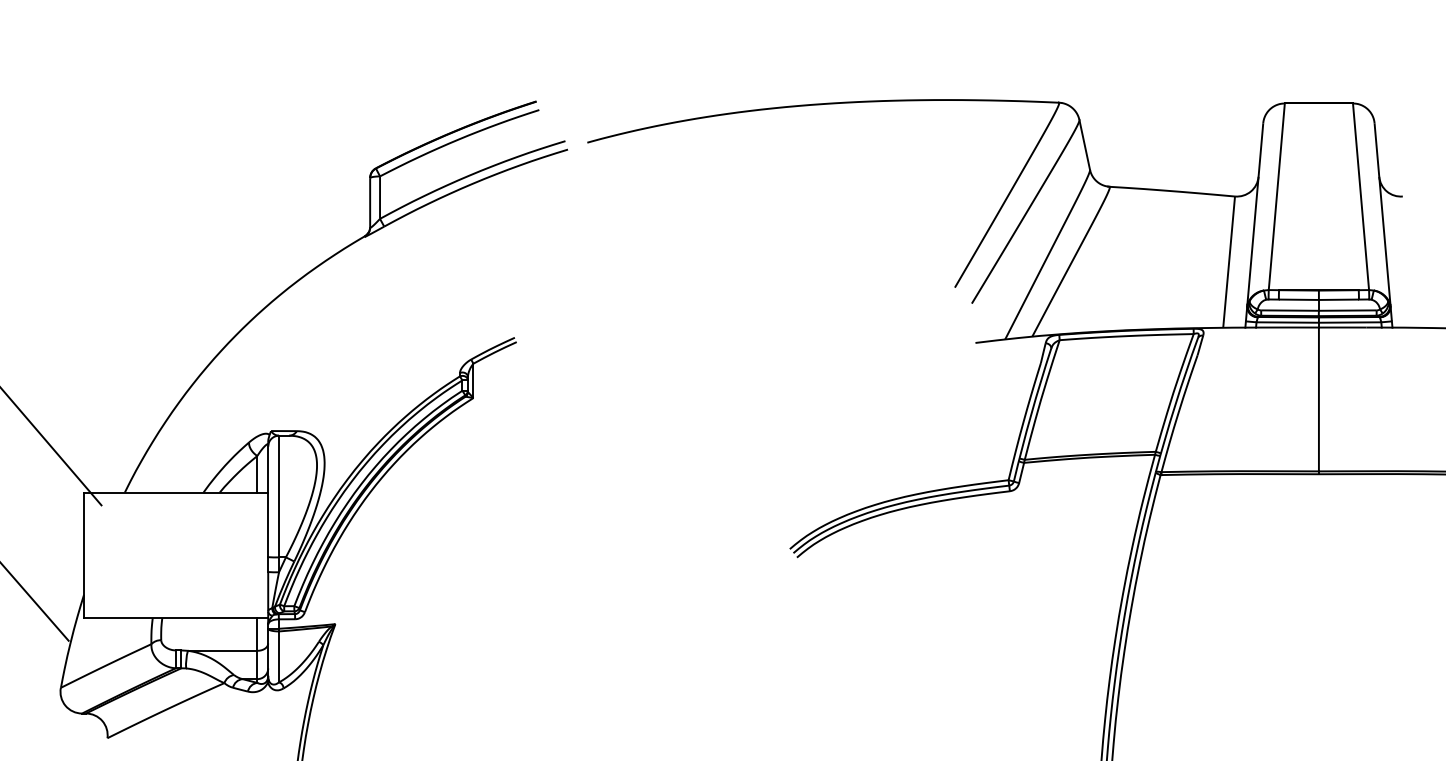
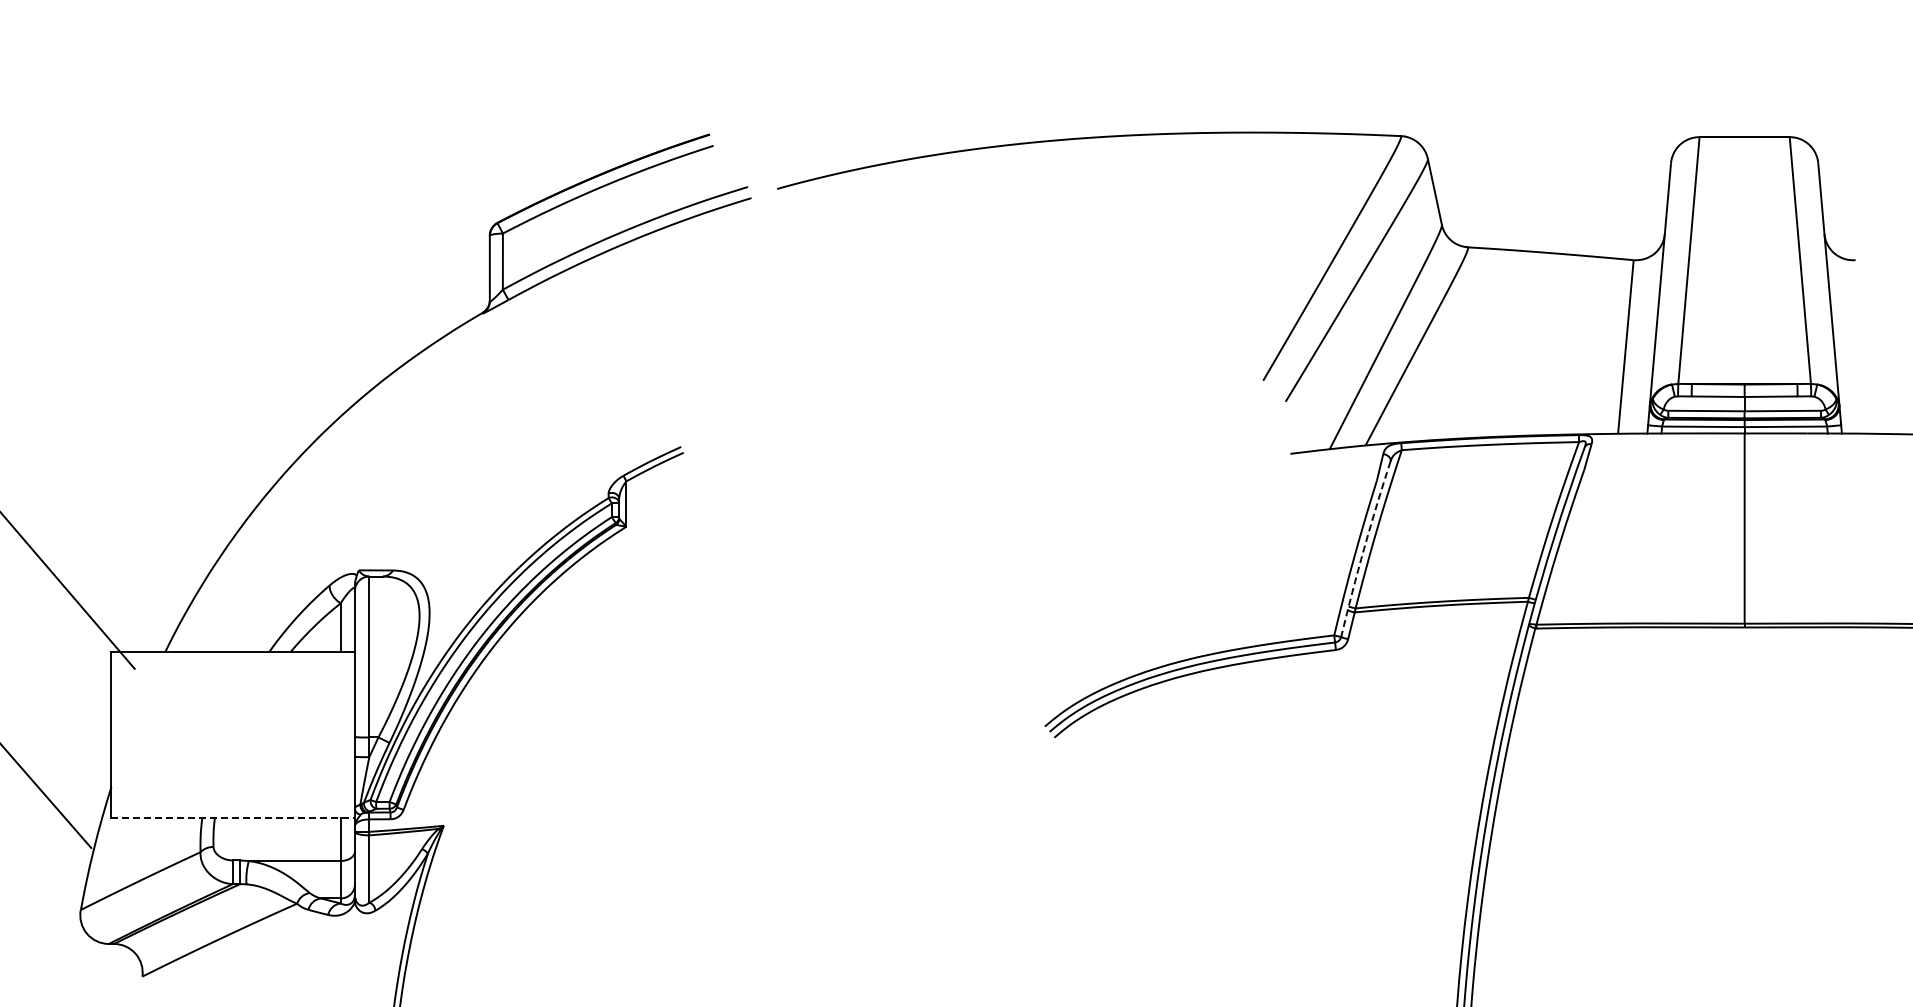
arc: (1031, 414) -> (1364, 548), solid -> dashed
line: (176, 617) -> (233, 817), solid -> dashed

